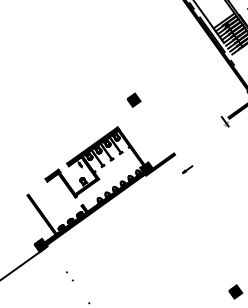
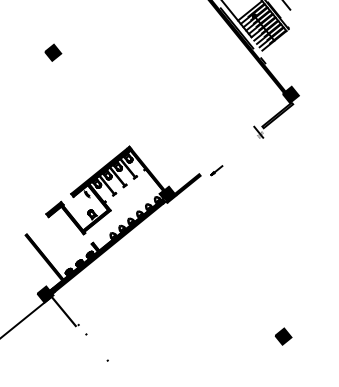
part: (134, 99) -> (53, 52), moved
line: (187, 169) -> (216, 170), moved
fill: (55, 260) -> (63, 311), added

